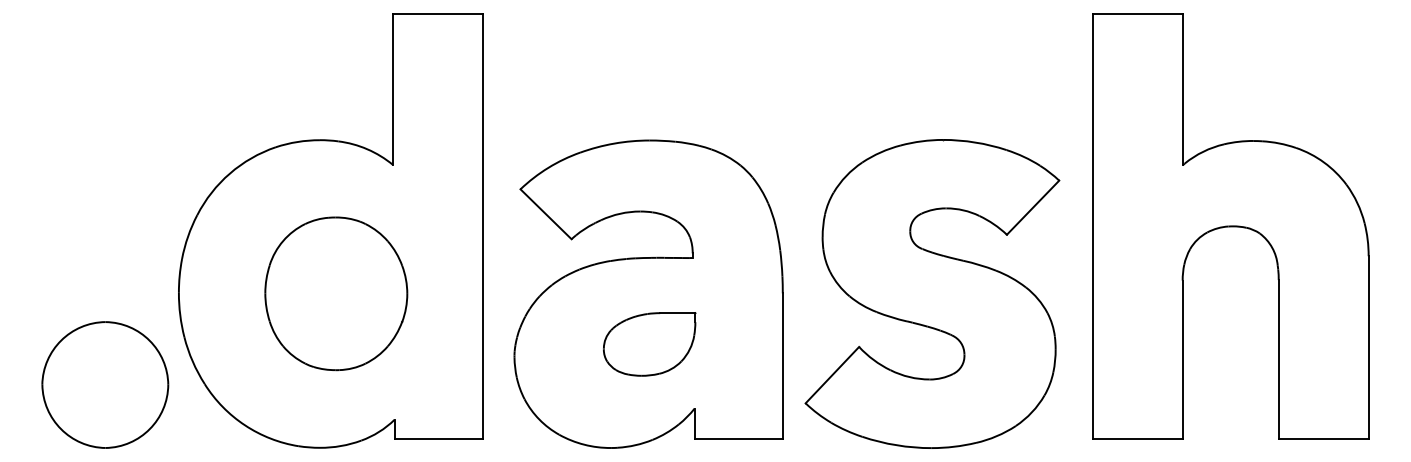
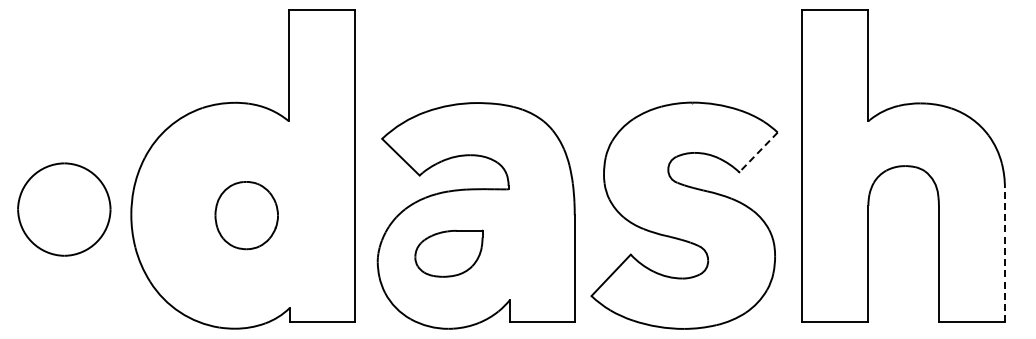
line: (1033, 207) -> (758, 152), solid -> dashed
part: (335, 293) -> (246, 215), size x0.6
part: (648, 344) -> (448, 253), moved
line: (1368, 346) -> (1004, 254), solid -> dashed
part: (105, 384) -> (64, 209), moved

